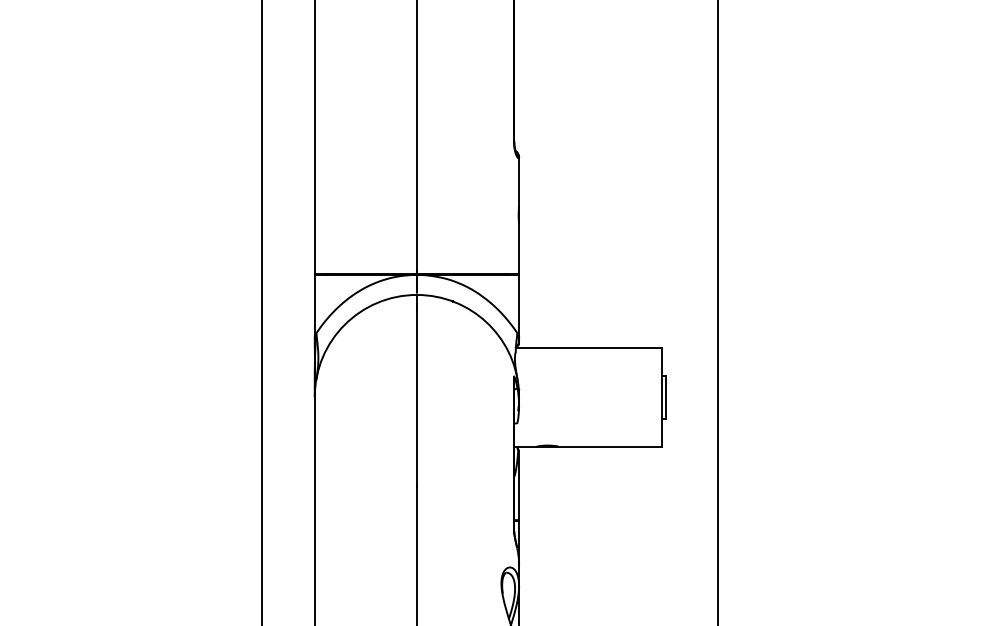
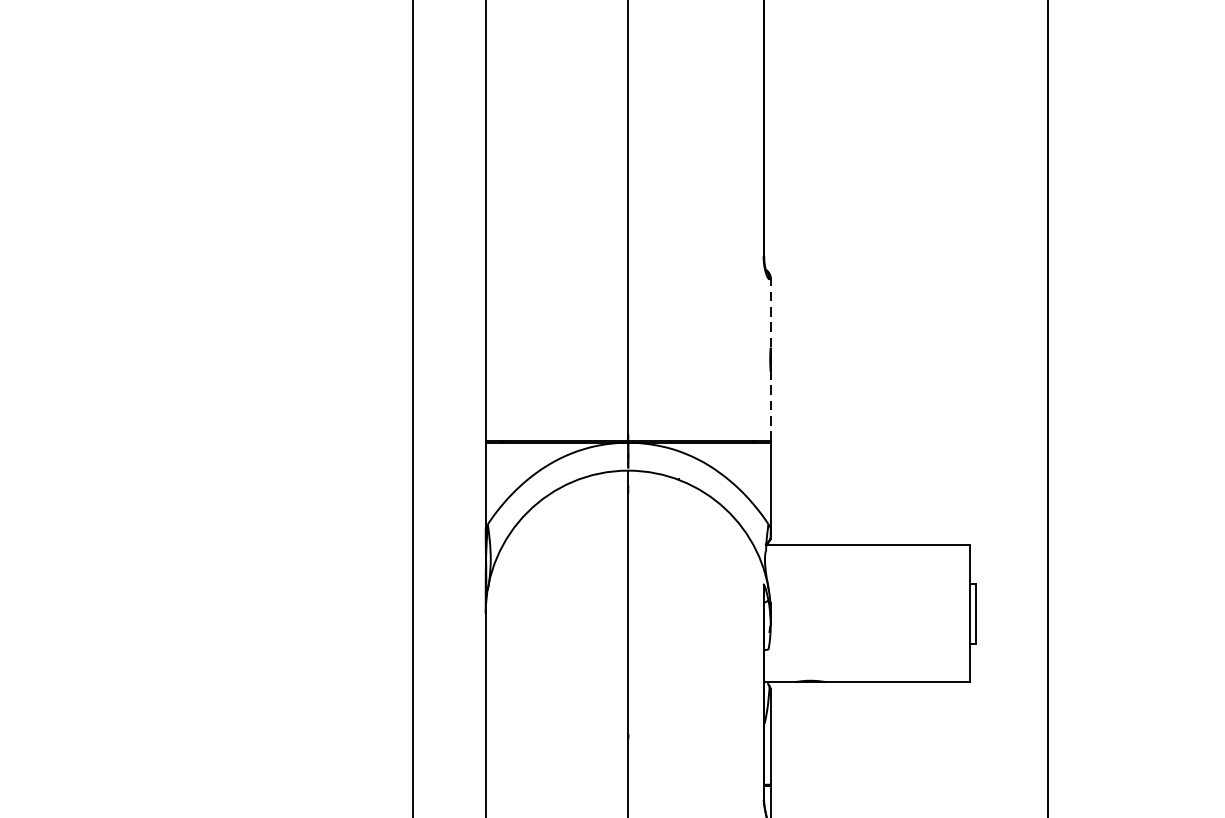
line: (519, 181) -> (771, 312), solid -> dashed
line: (519, 248) -> (771, 405), solid -> dashed

